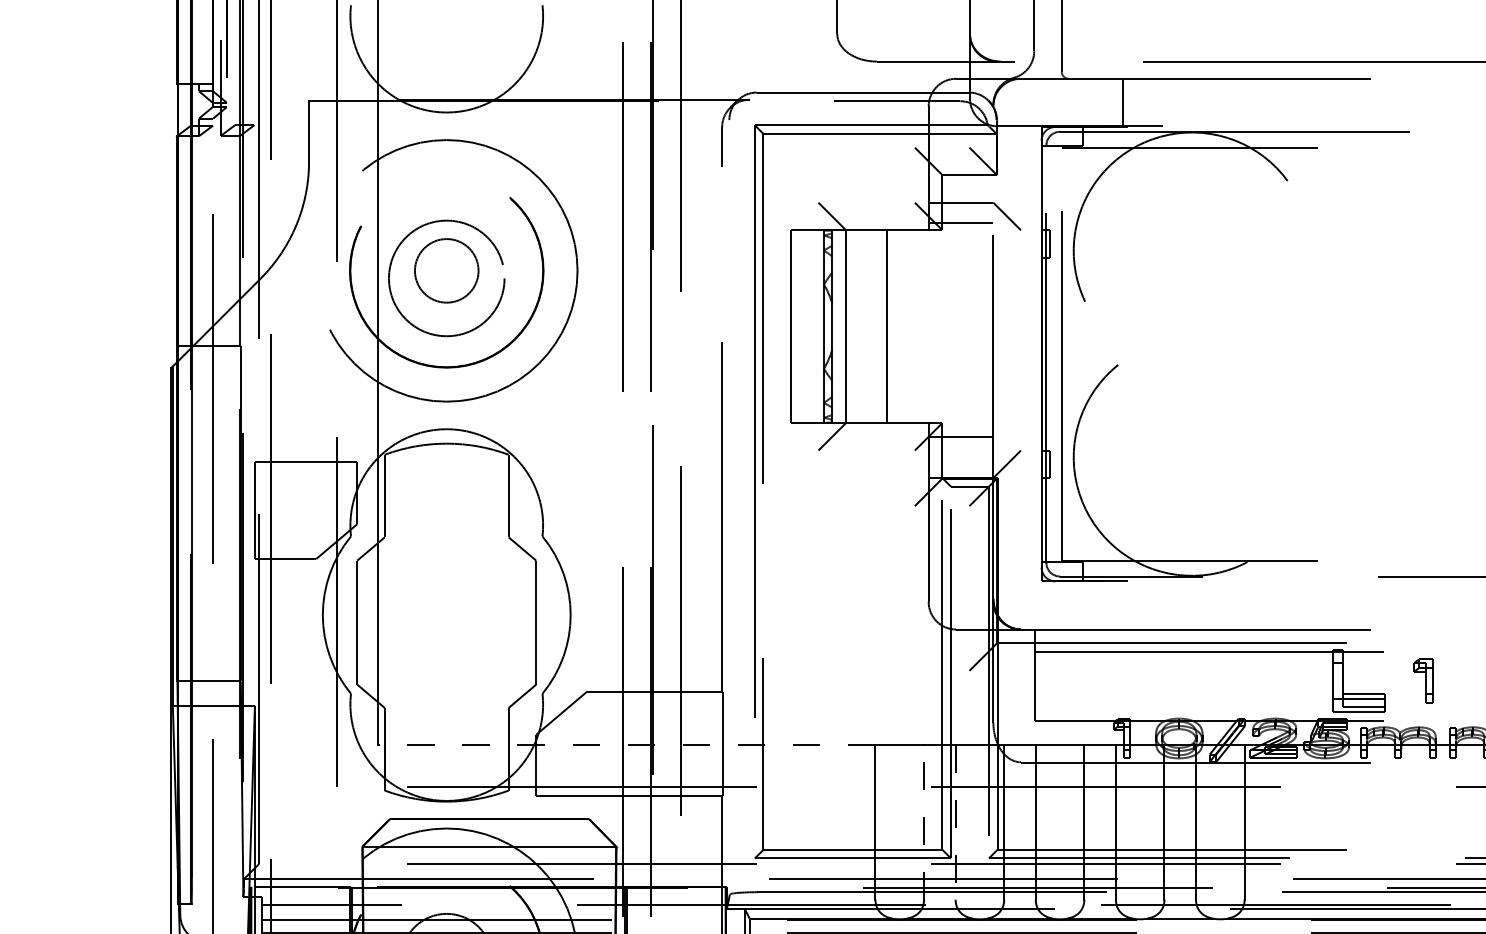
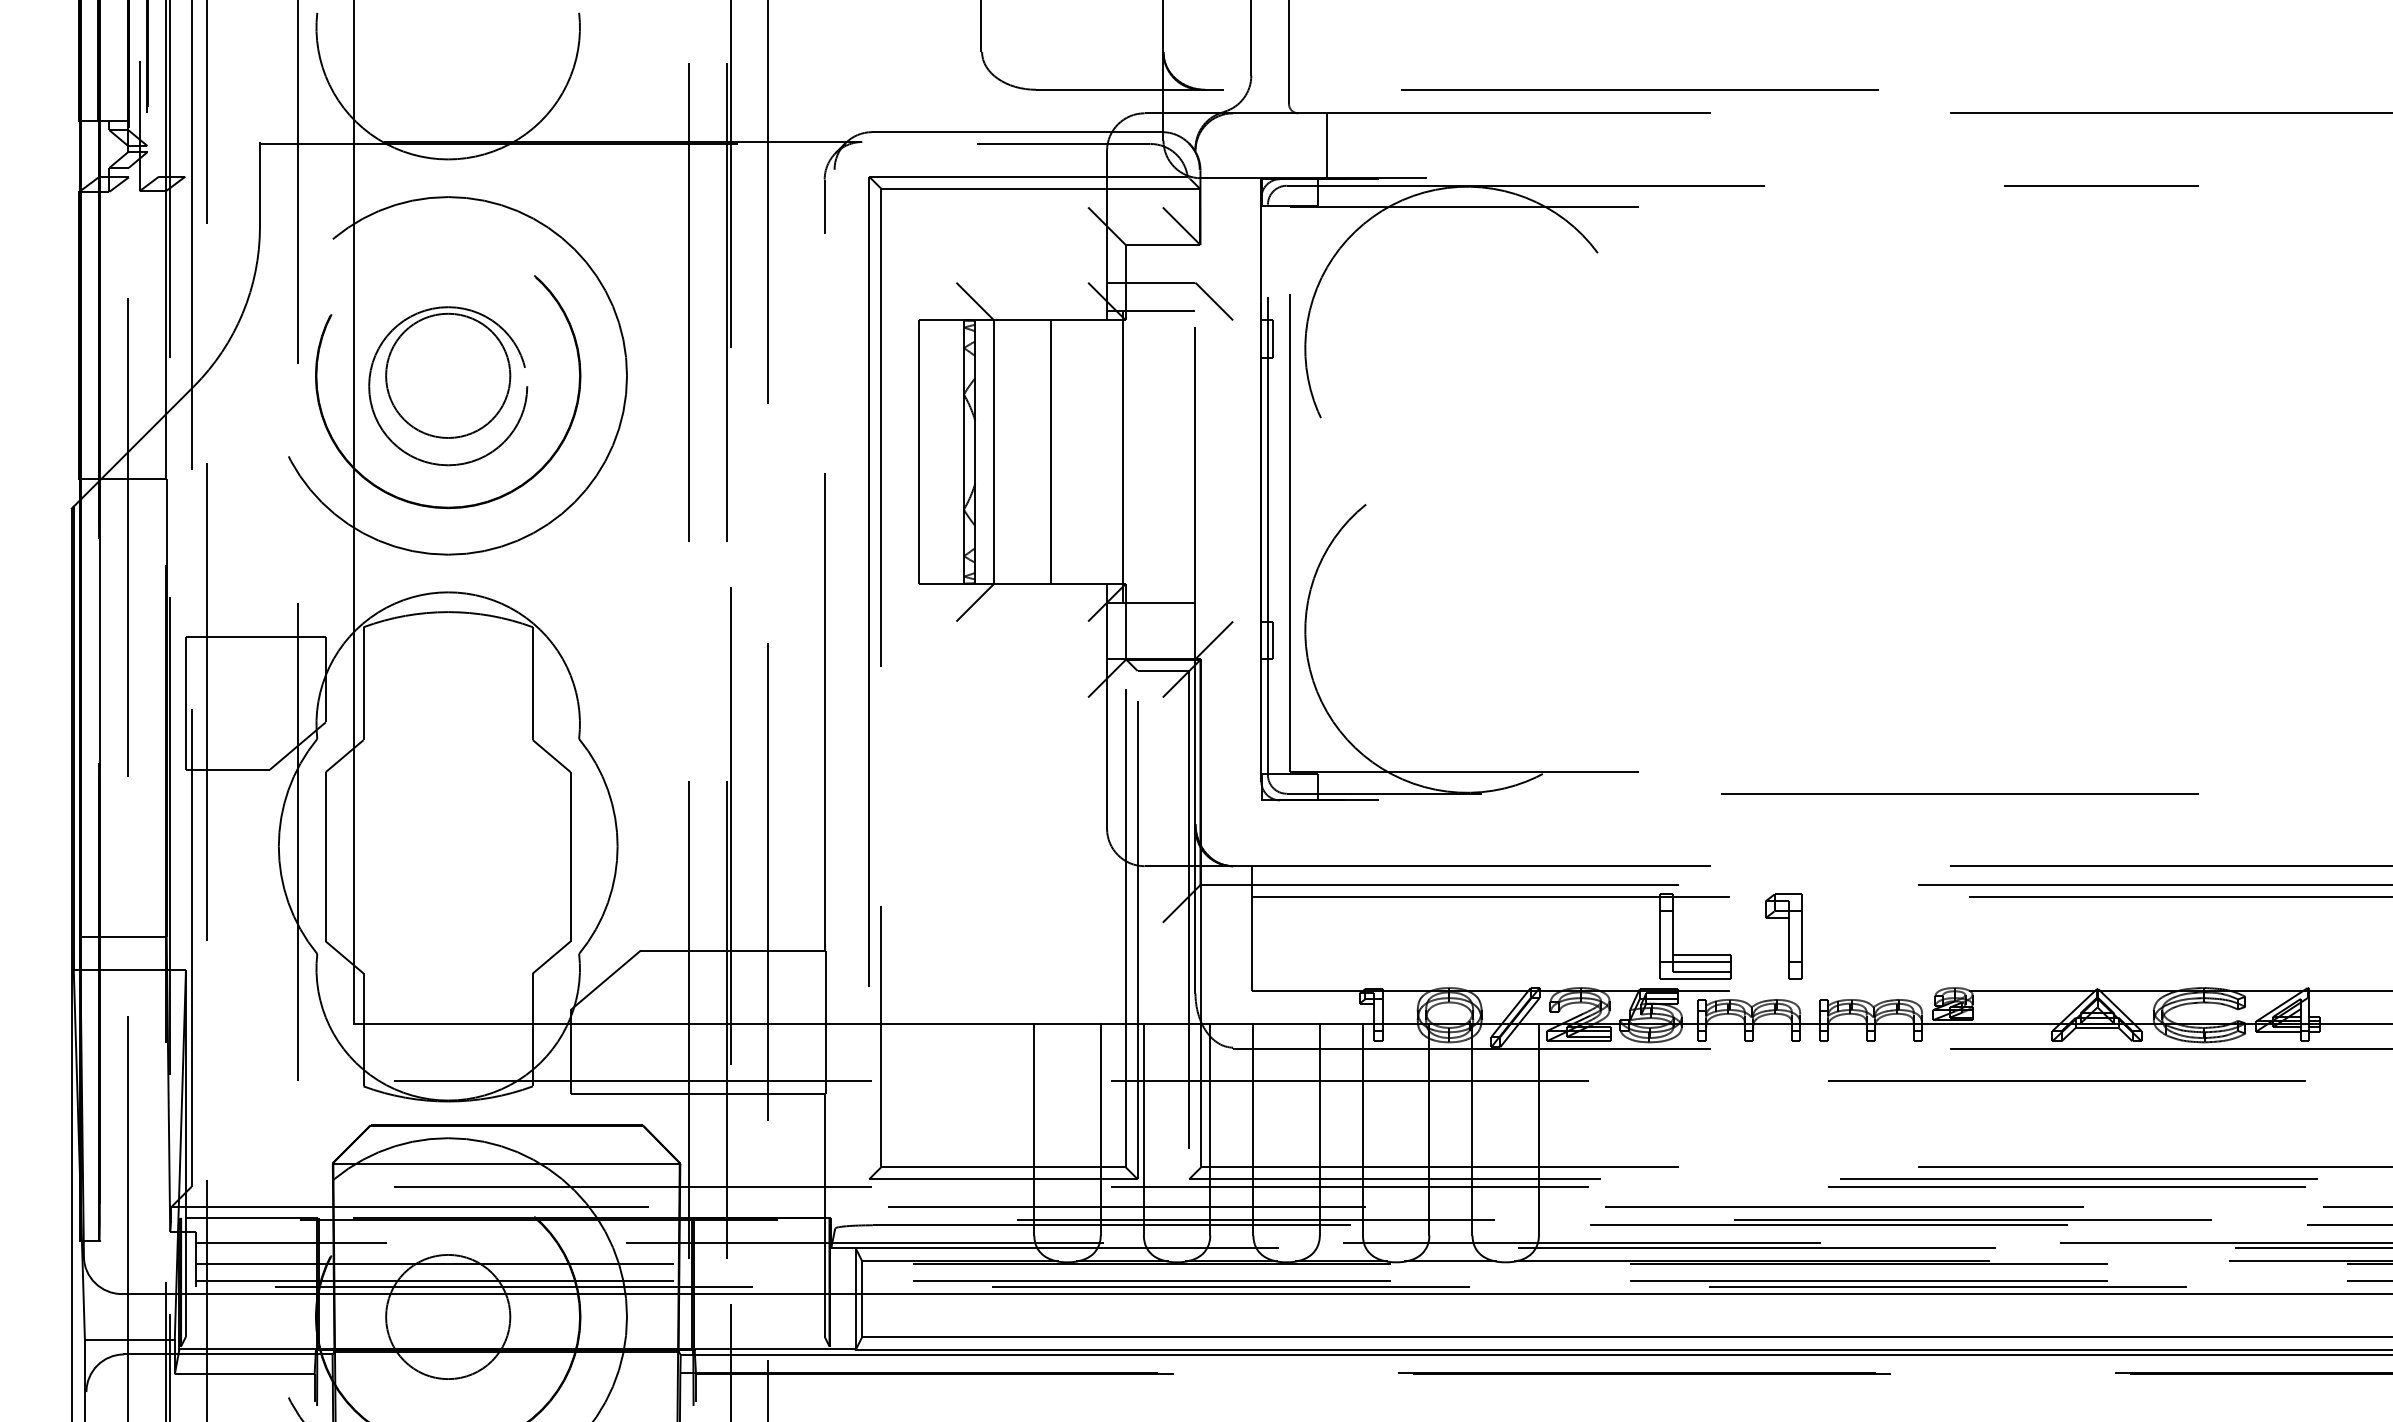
line: (1122, 103) -> (1326, 146), moved
circle: (446, 270) -> (448, 375), size x1.43
line: (940, 329) -> (1123, 456), added
part: (1423, 680) -> (1783, 936), size x1.43
line: (626, 745) -> (693, 1024), dashed -> solid
line: (923, 822) -> (1100, 1129), dashed -> solid
line: (955, 822) -> (1143, 1129), dashed -> solid

